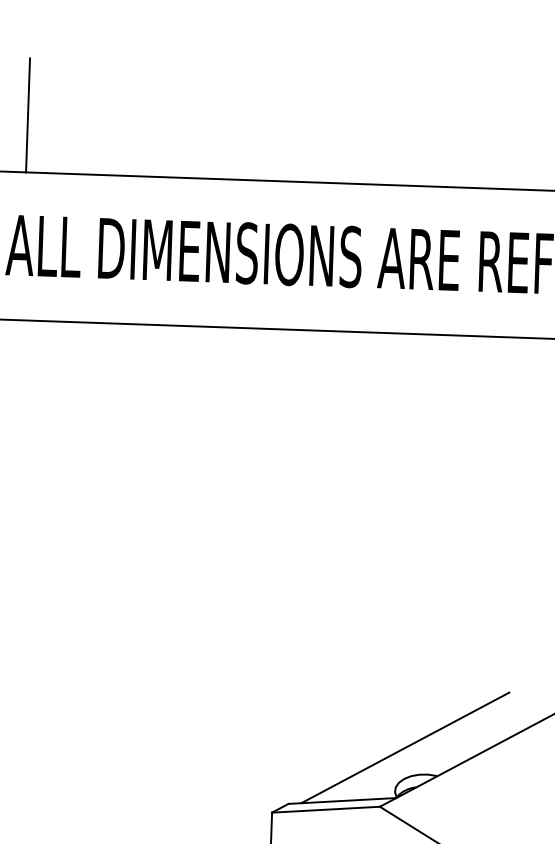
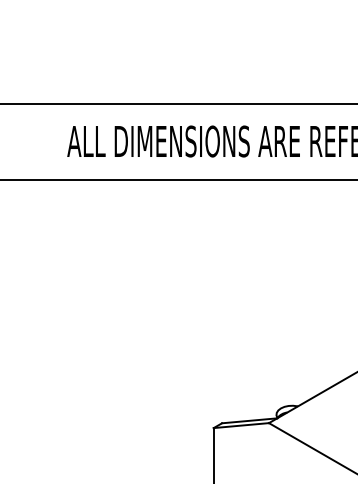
line: (28, 115) -> (76, 74), removed
line: (404, 747) -> (280, 392), removed

